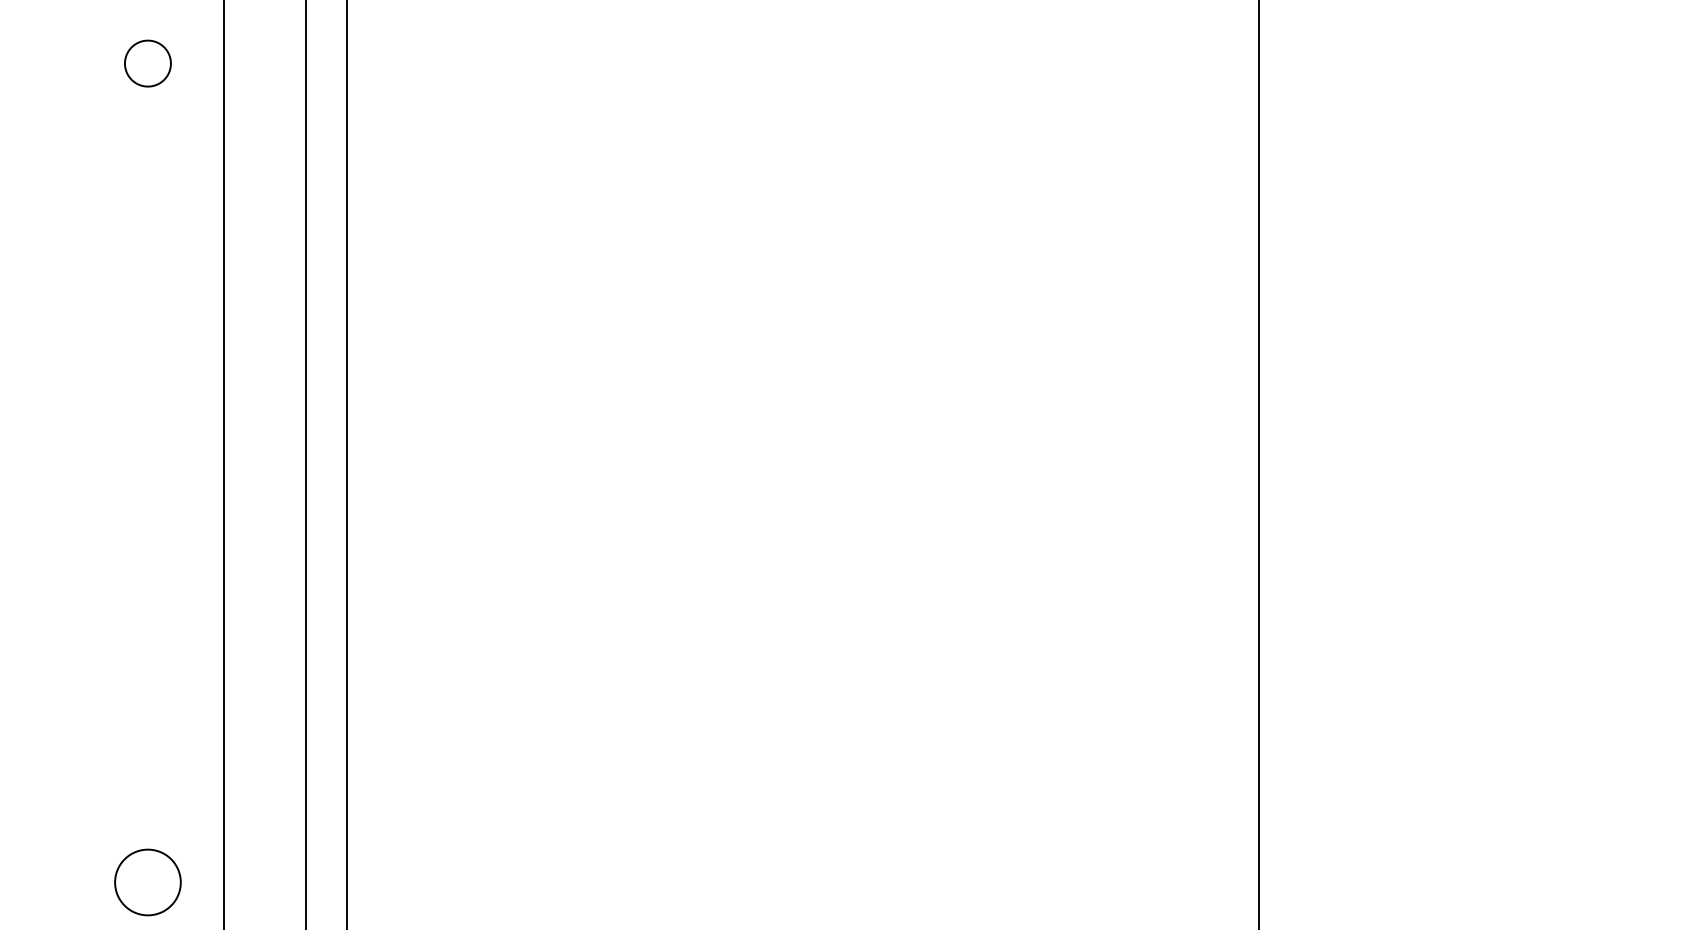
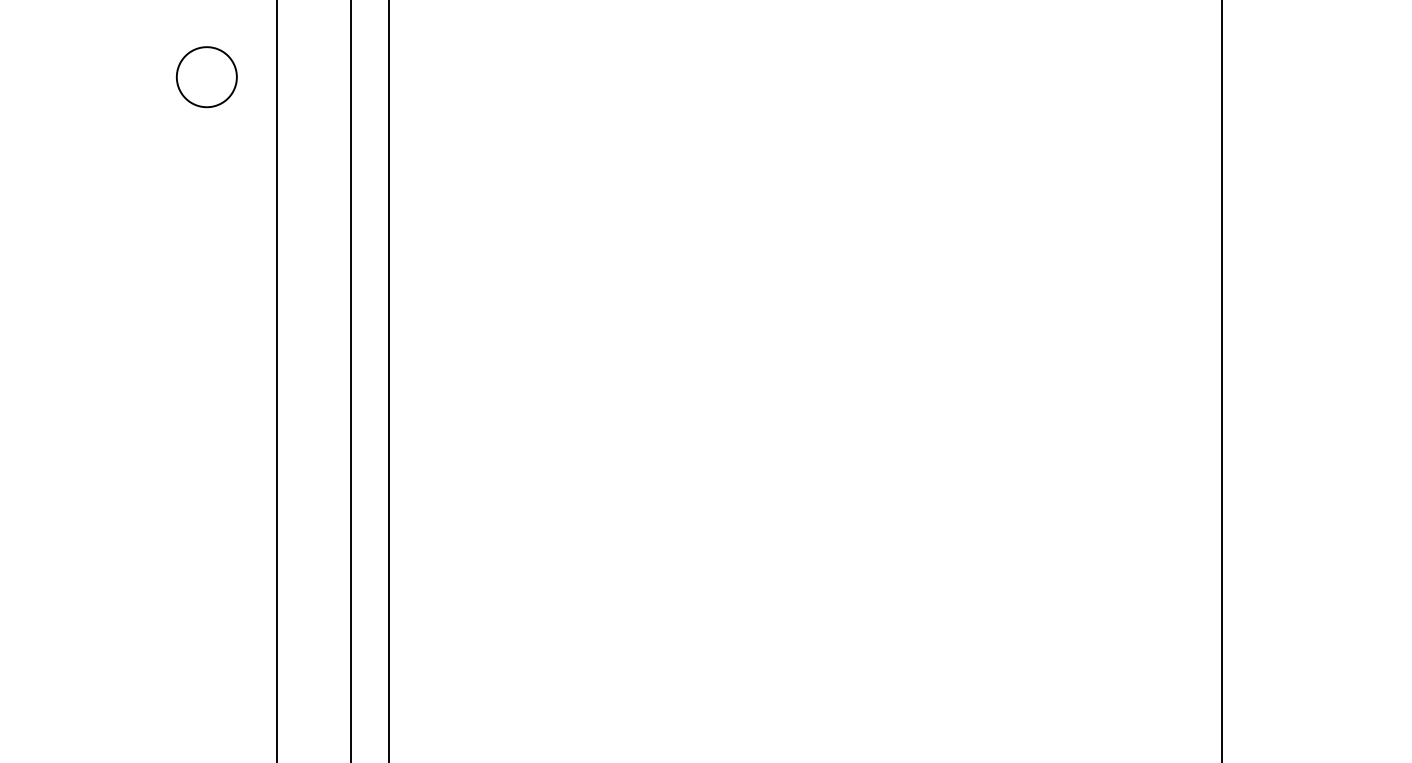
part: (147, 63) -> (206, 77), size x1.43

